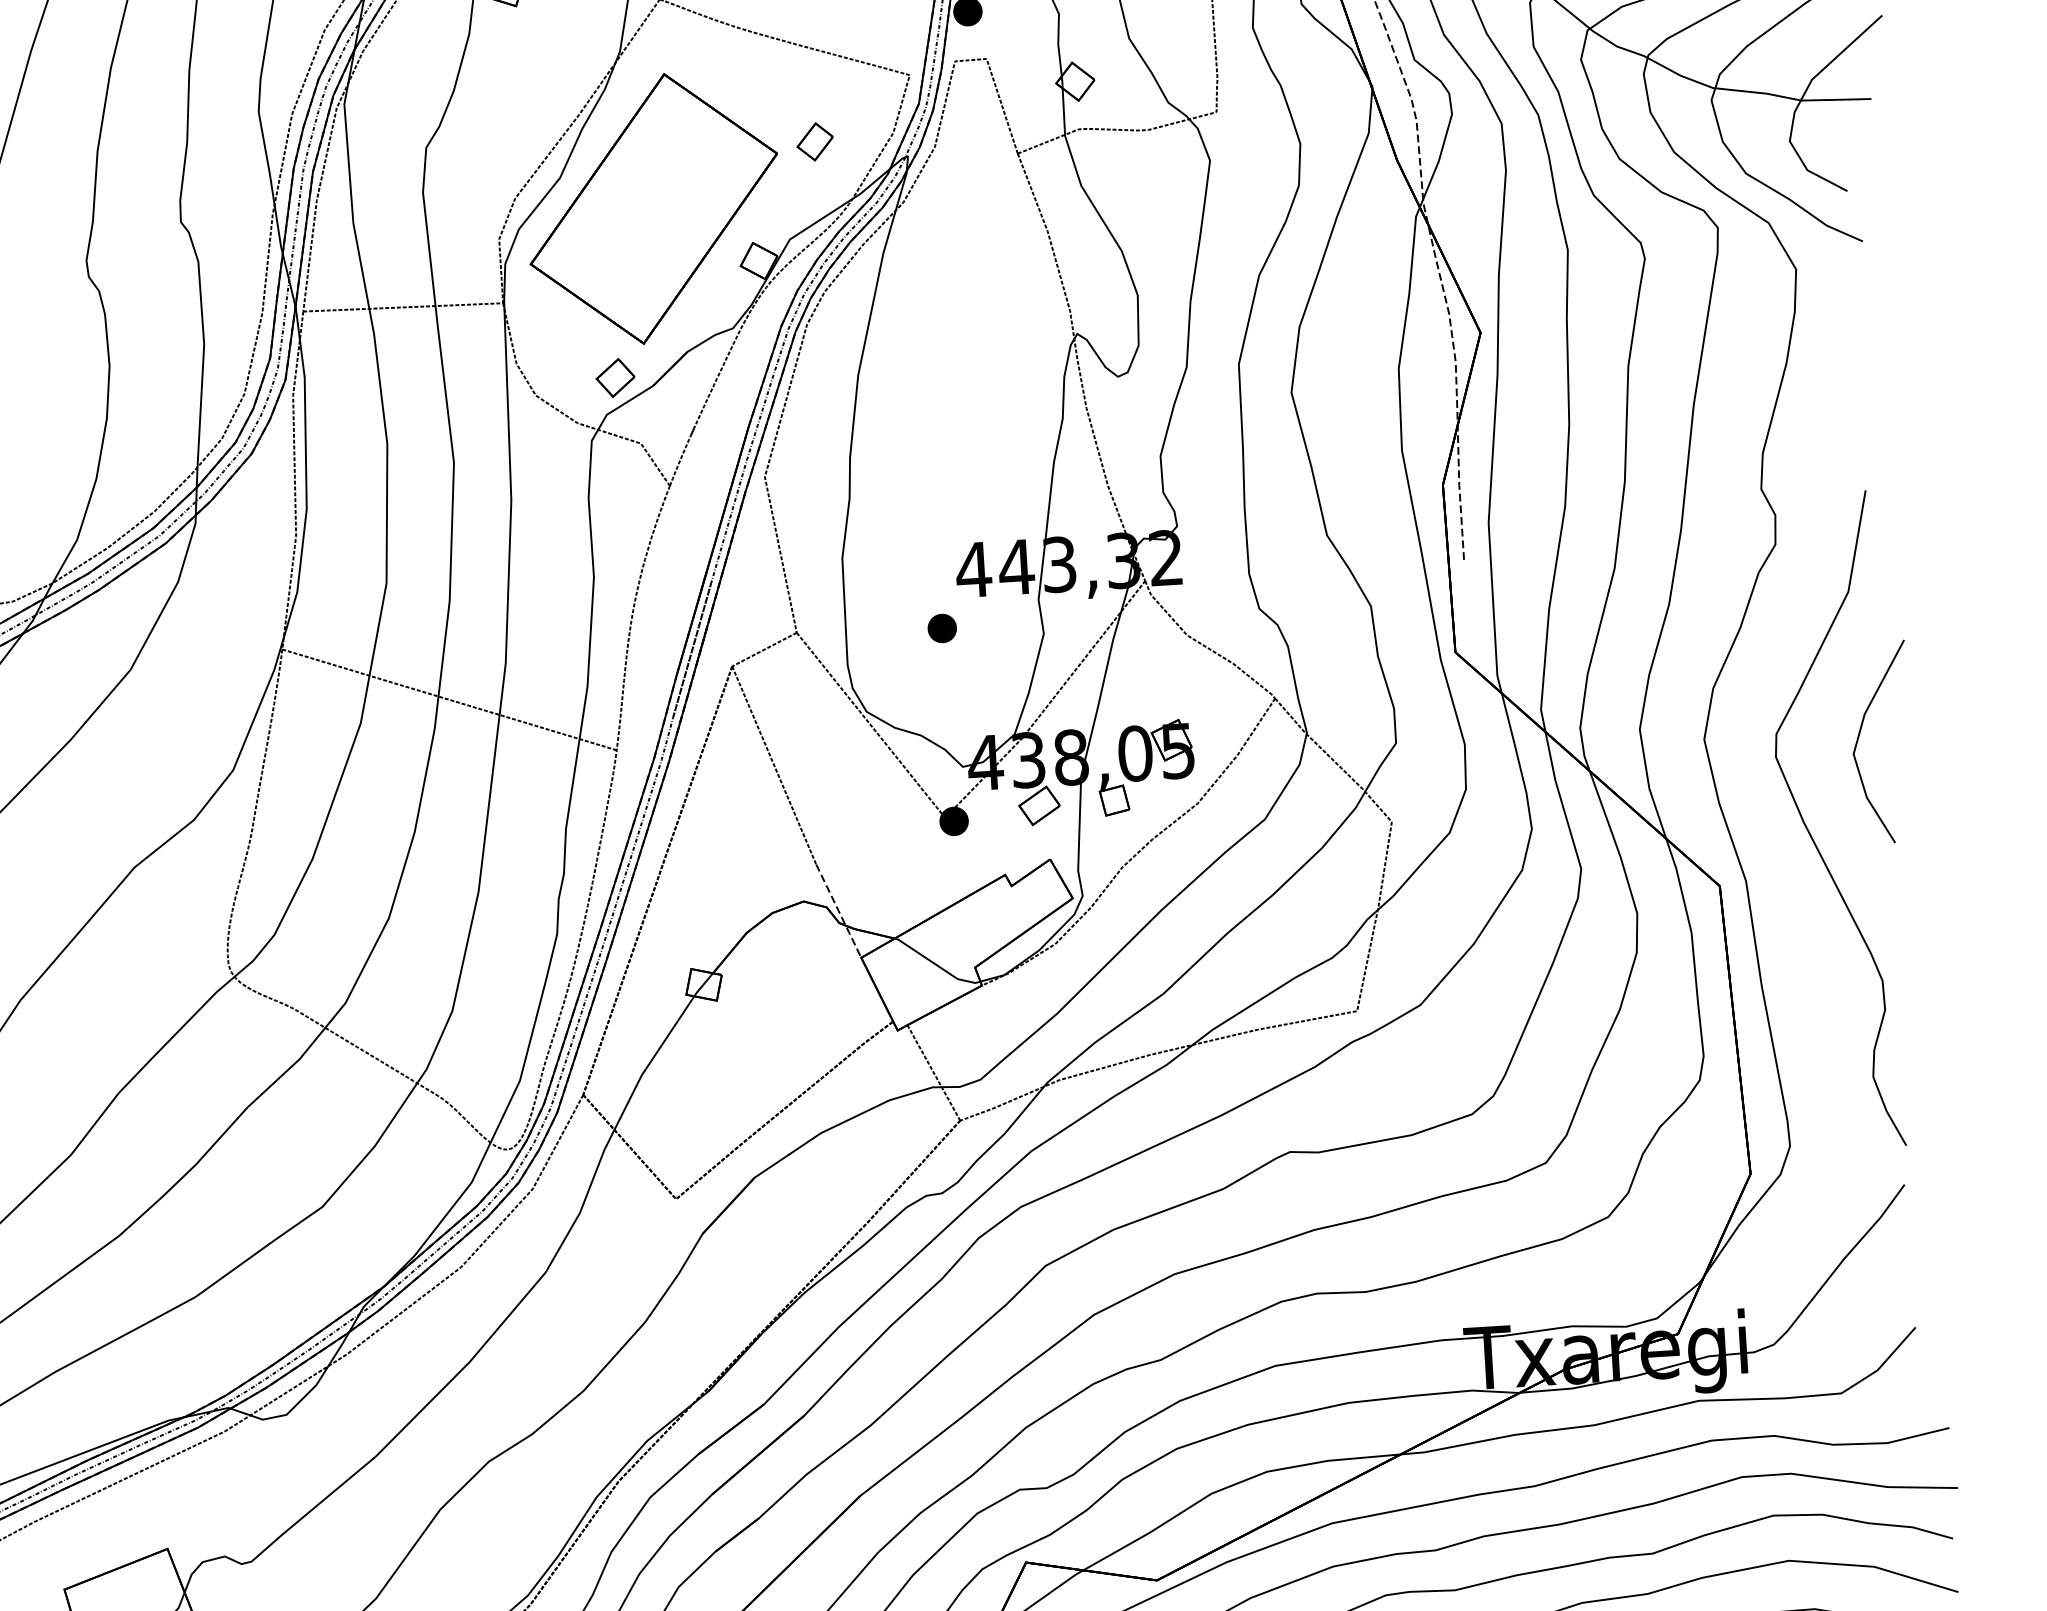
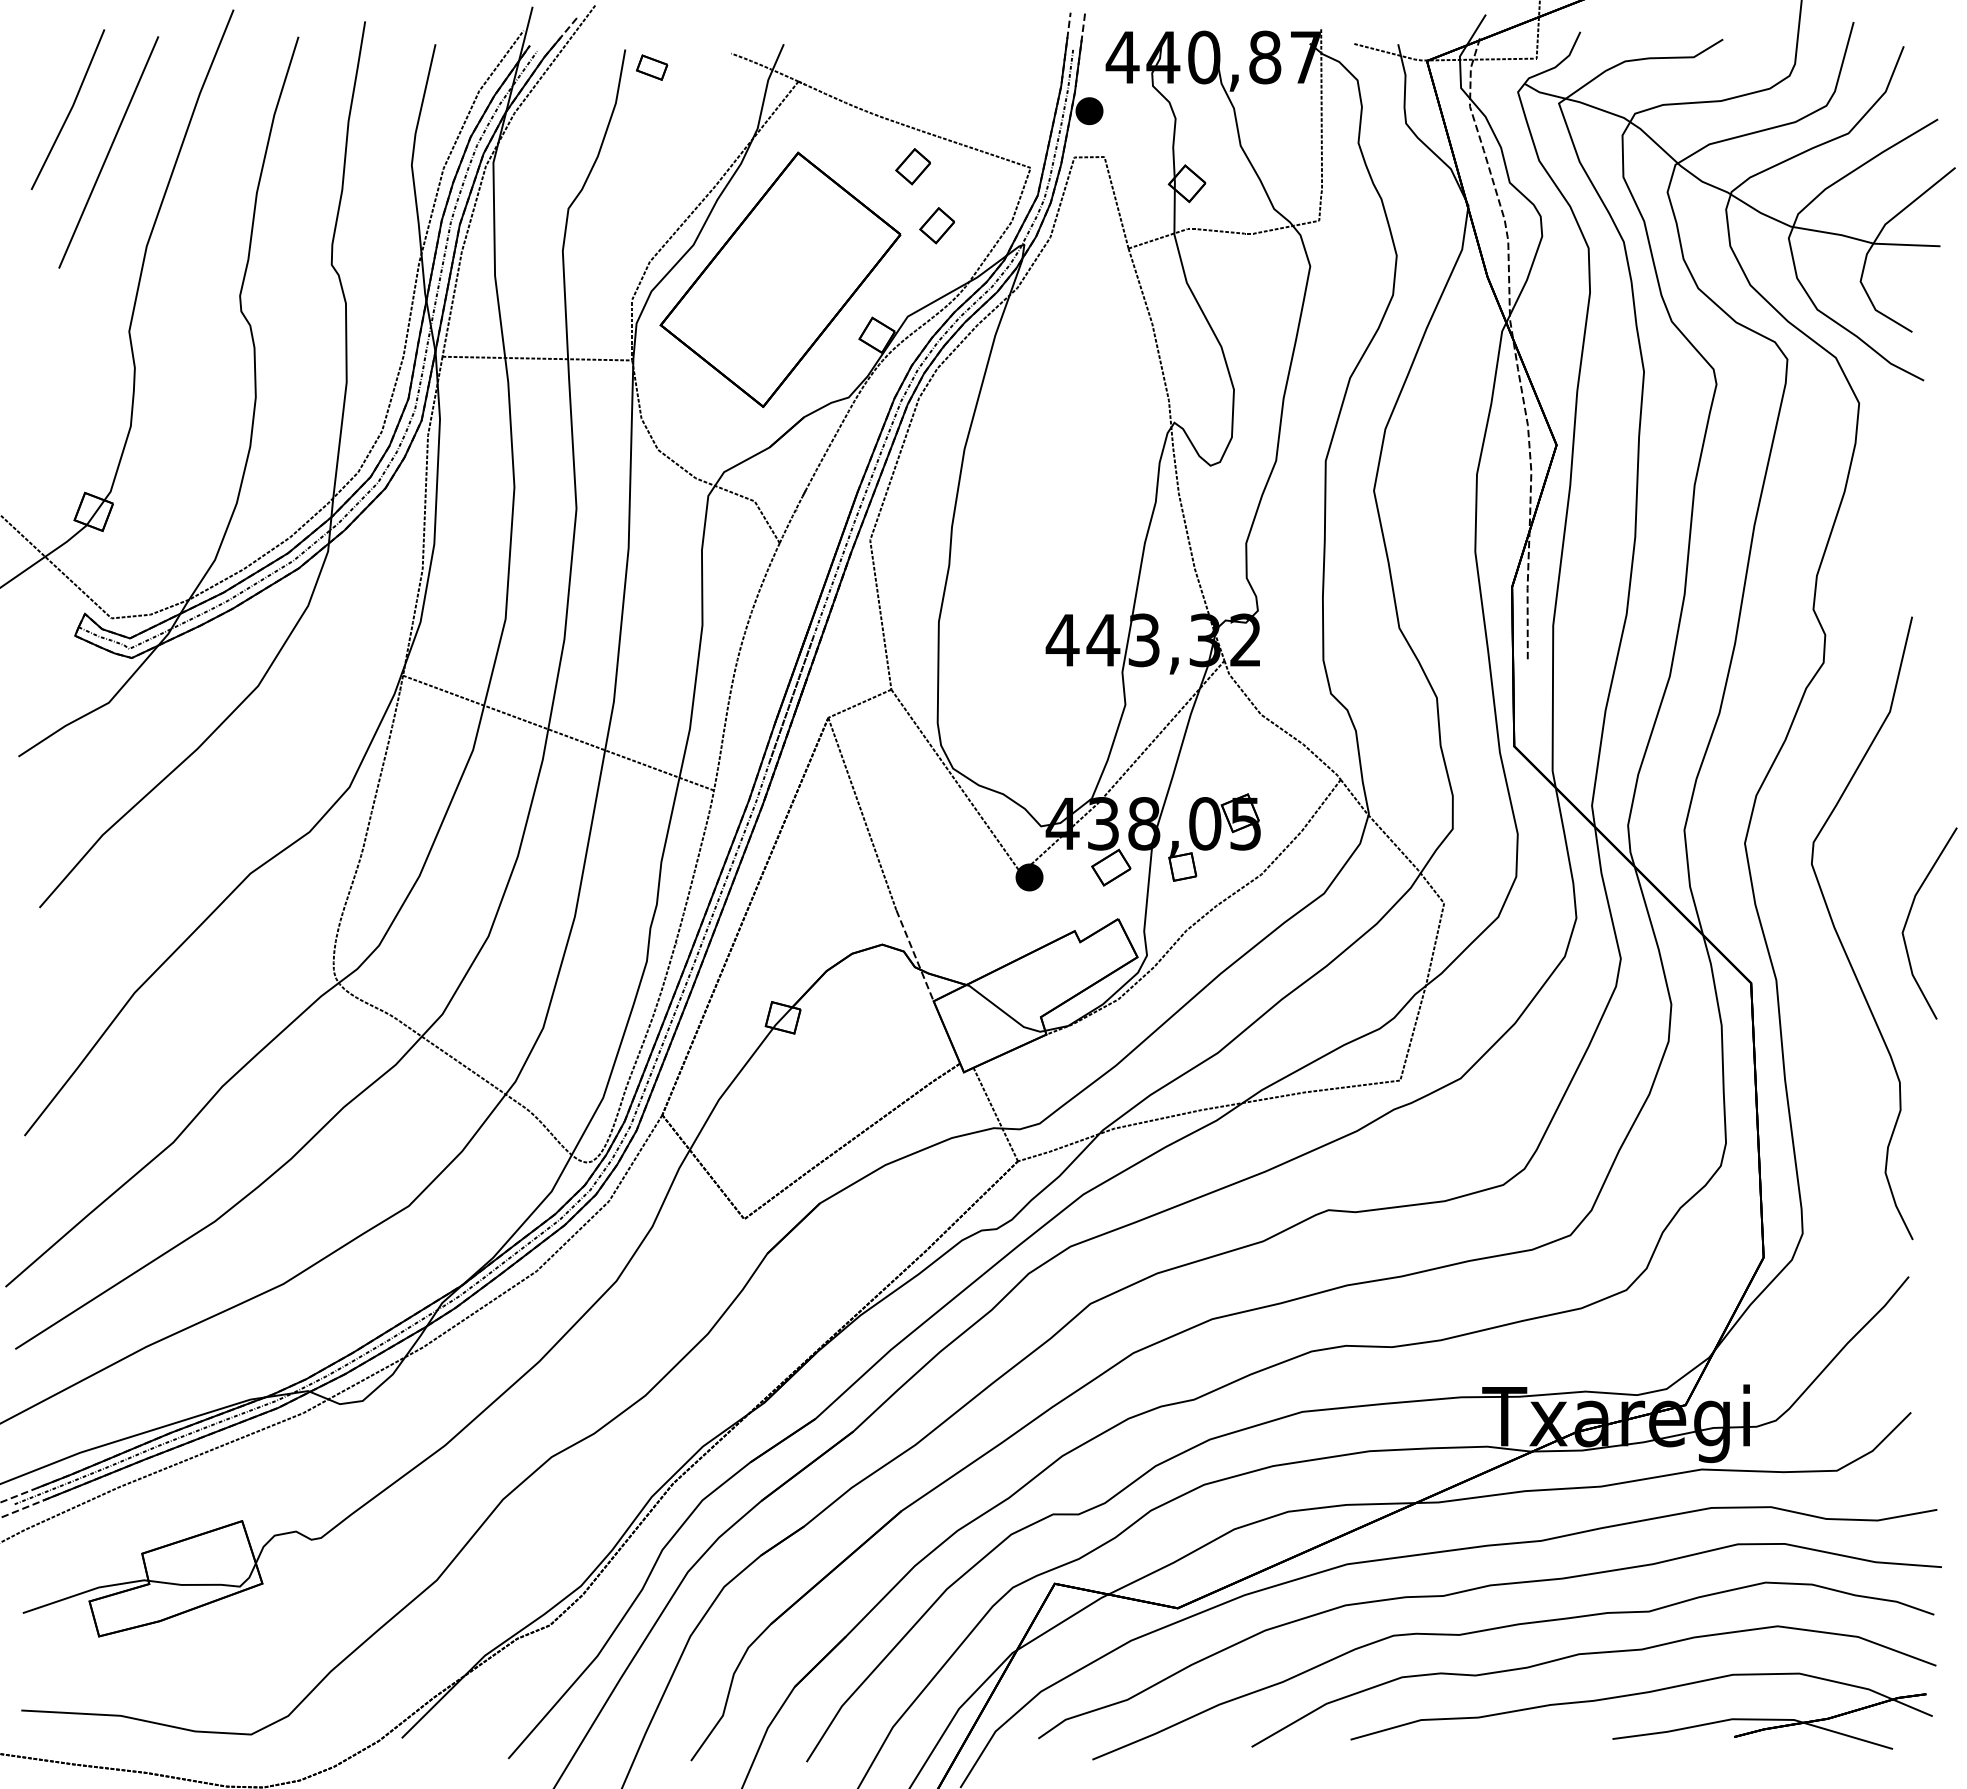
part: (785, 81) -> (912, 166), added
part: (615, 377) -> (734, 437), removed
part: (942, 627) -> (1029, 693), removed
line: (1859, 736) -> (1909, 916), moved

